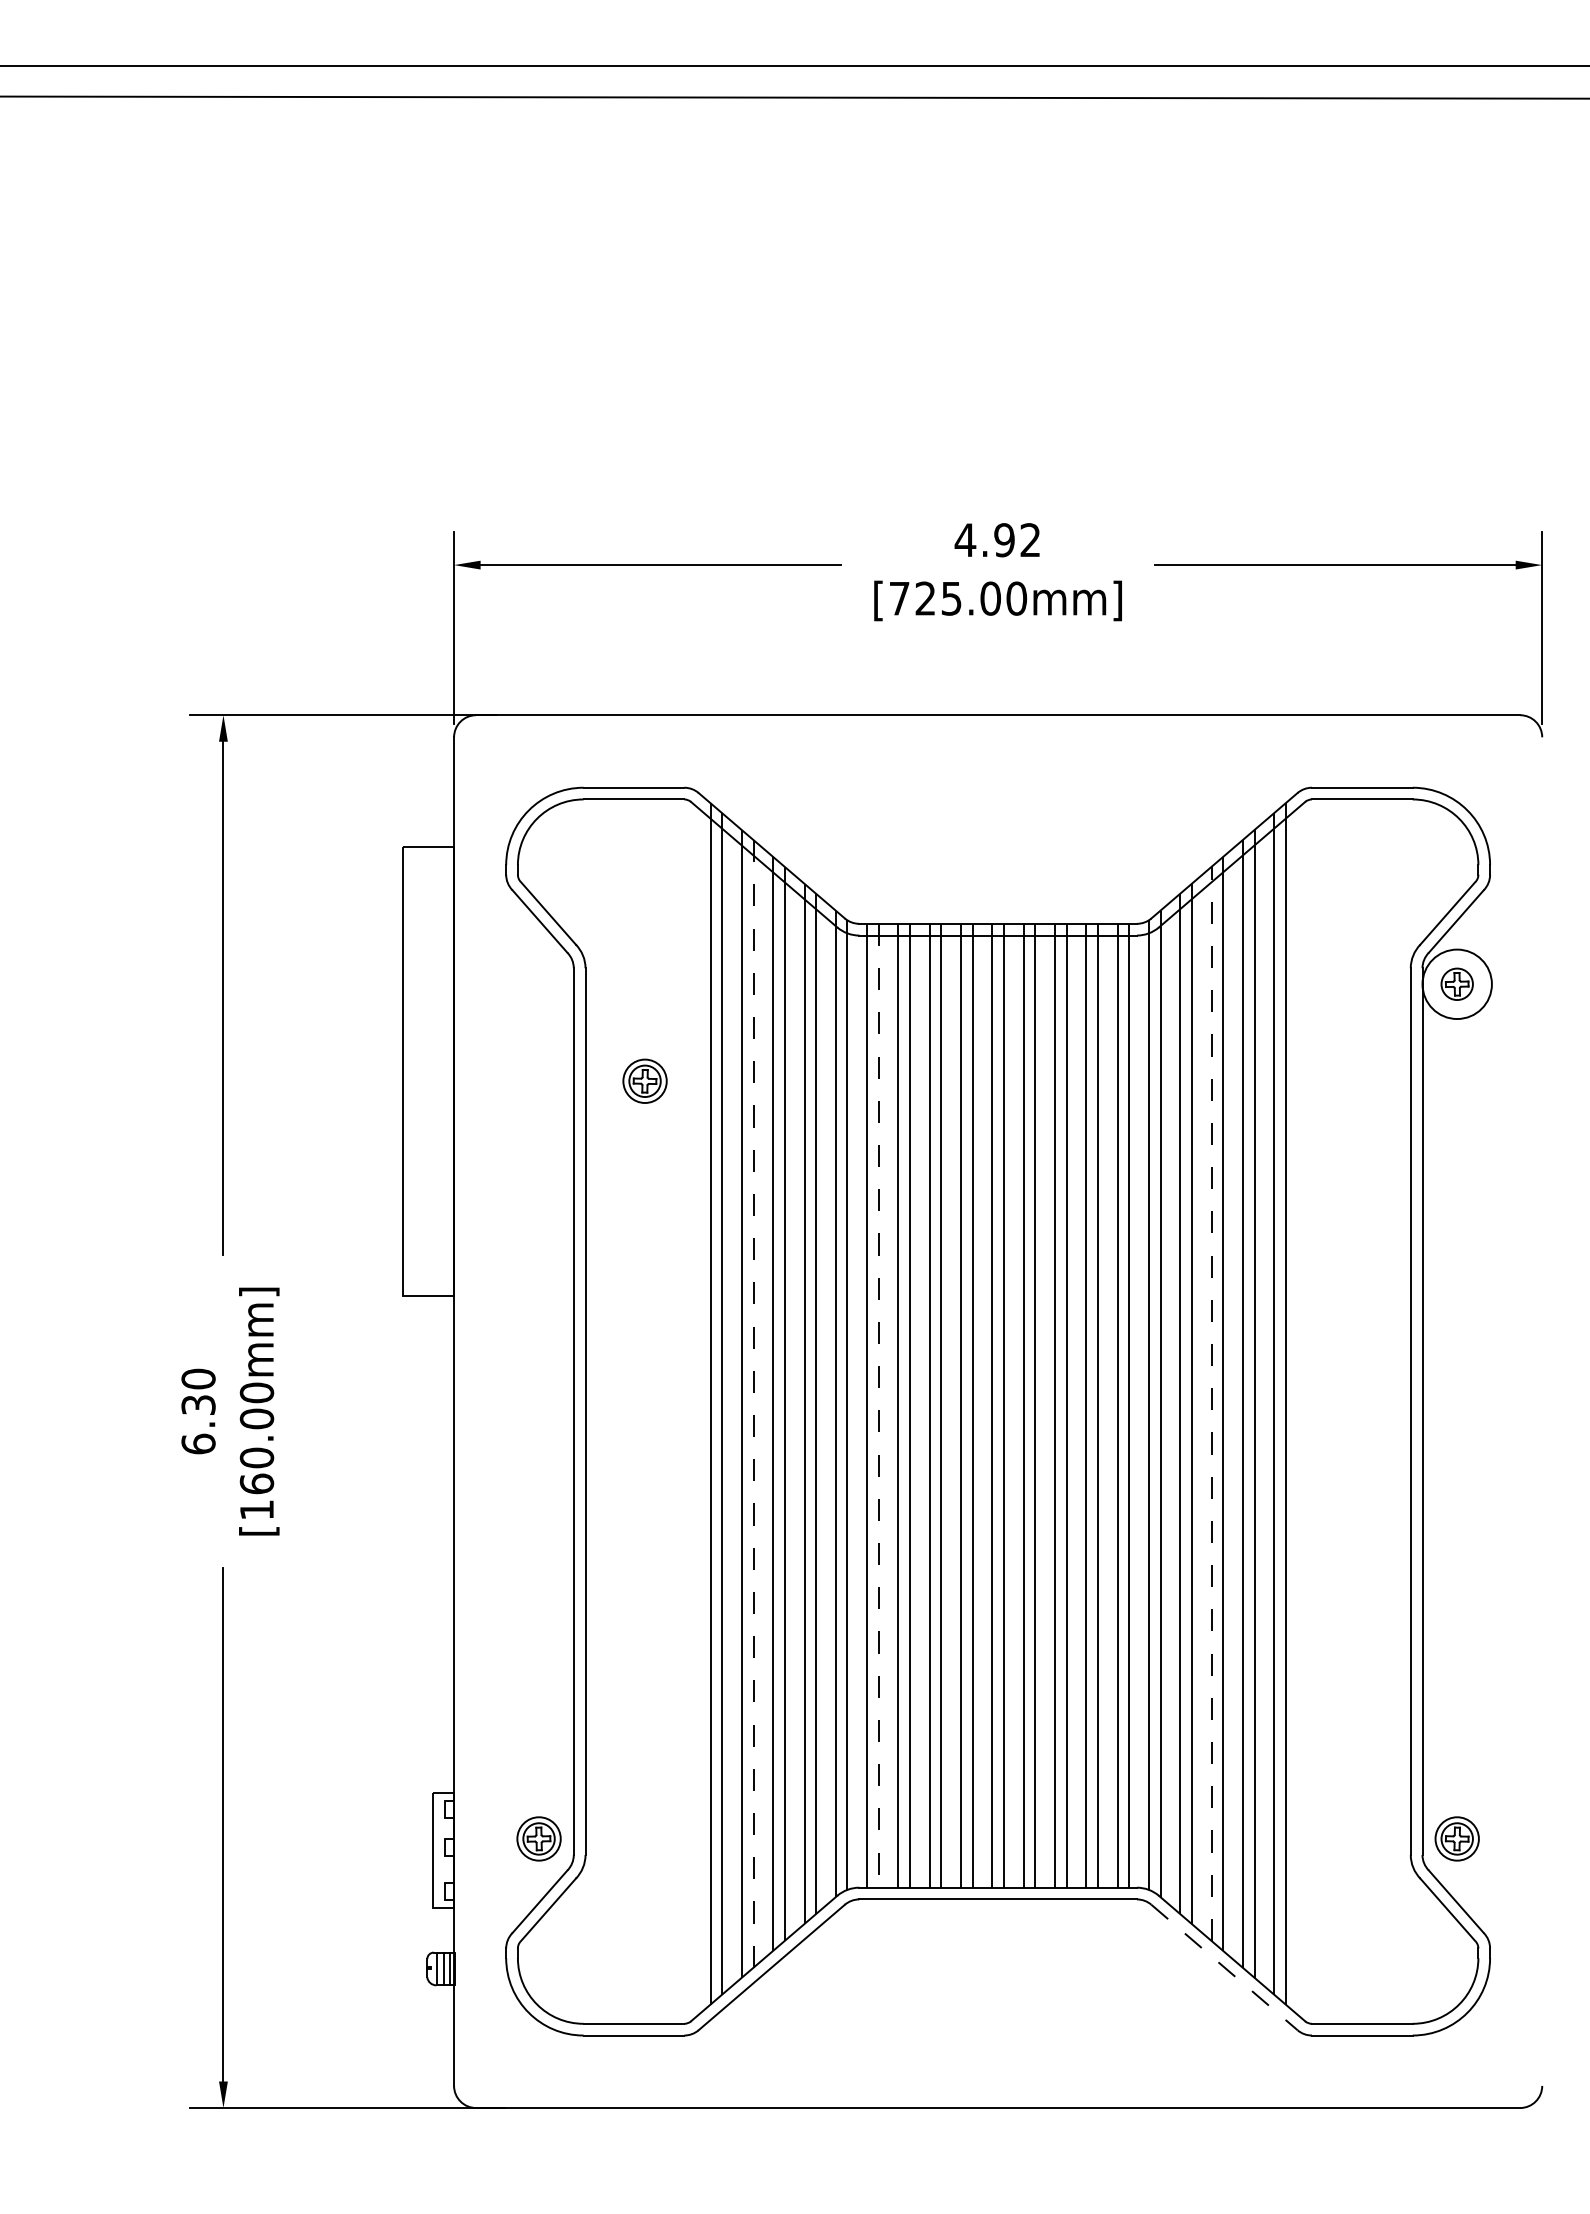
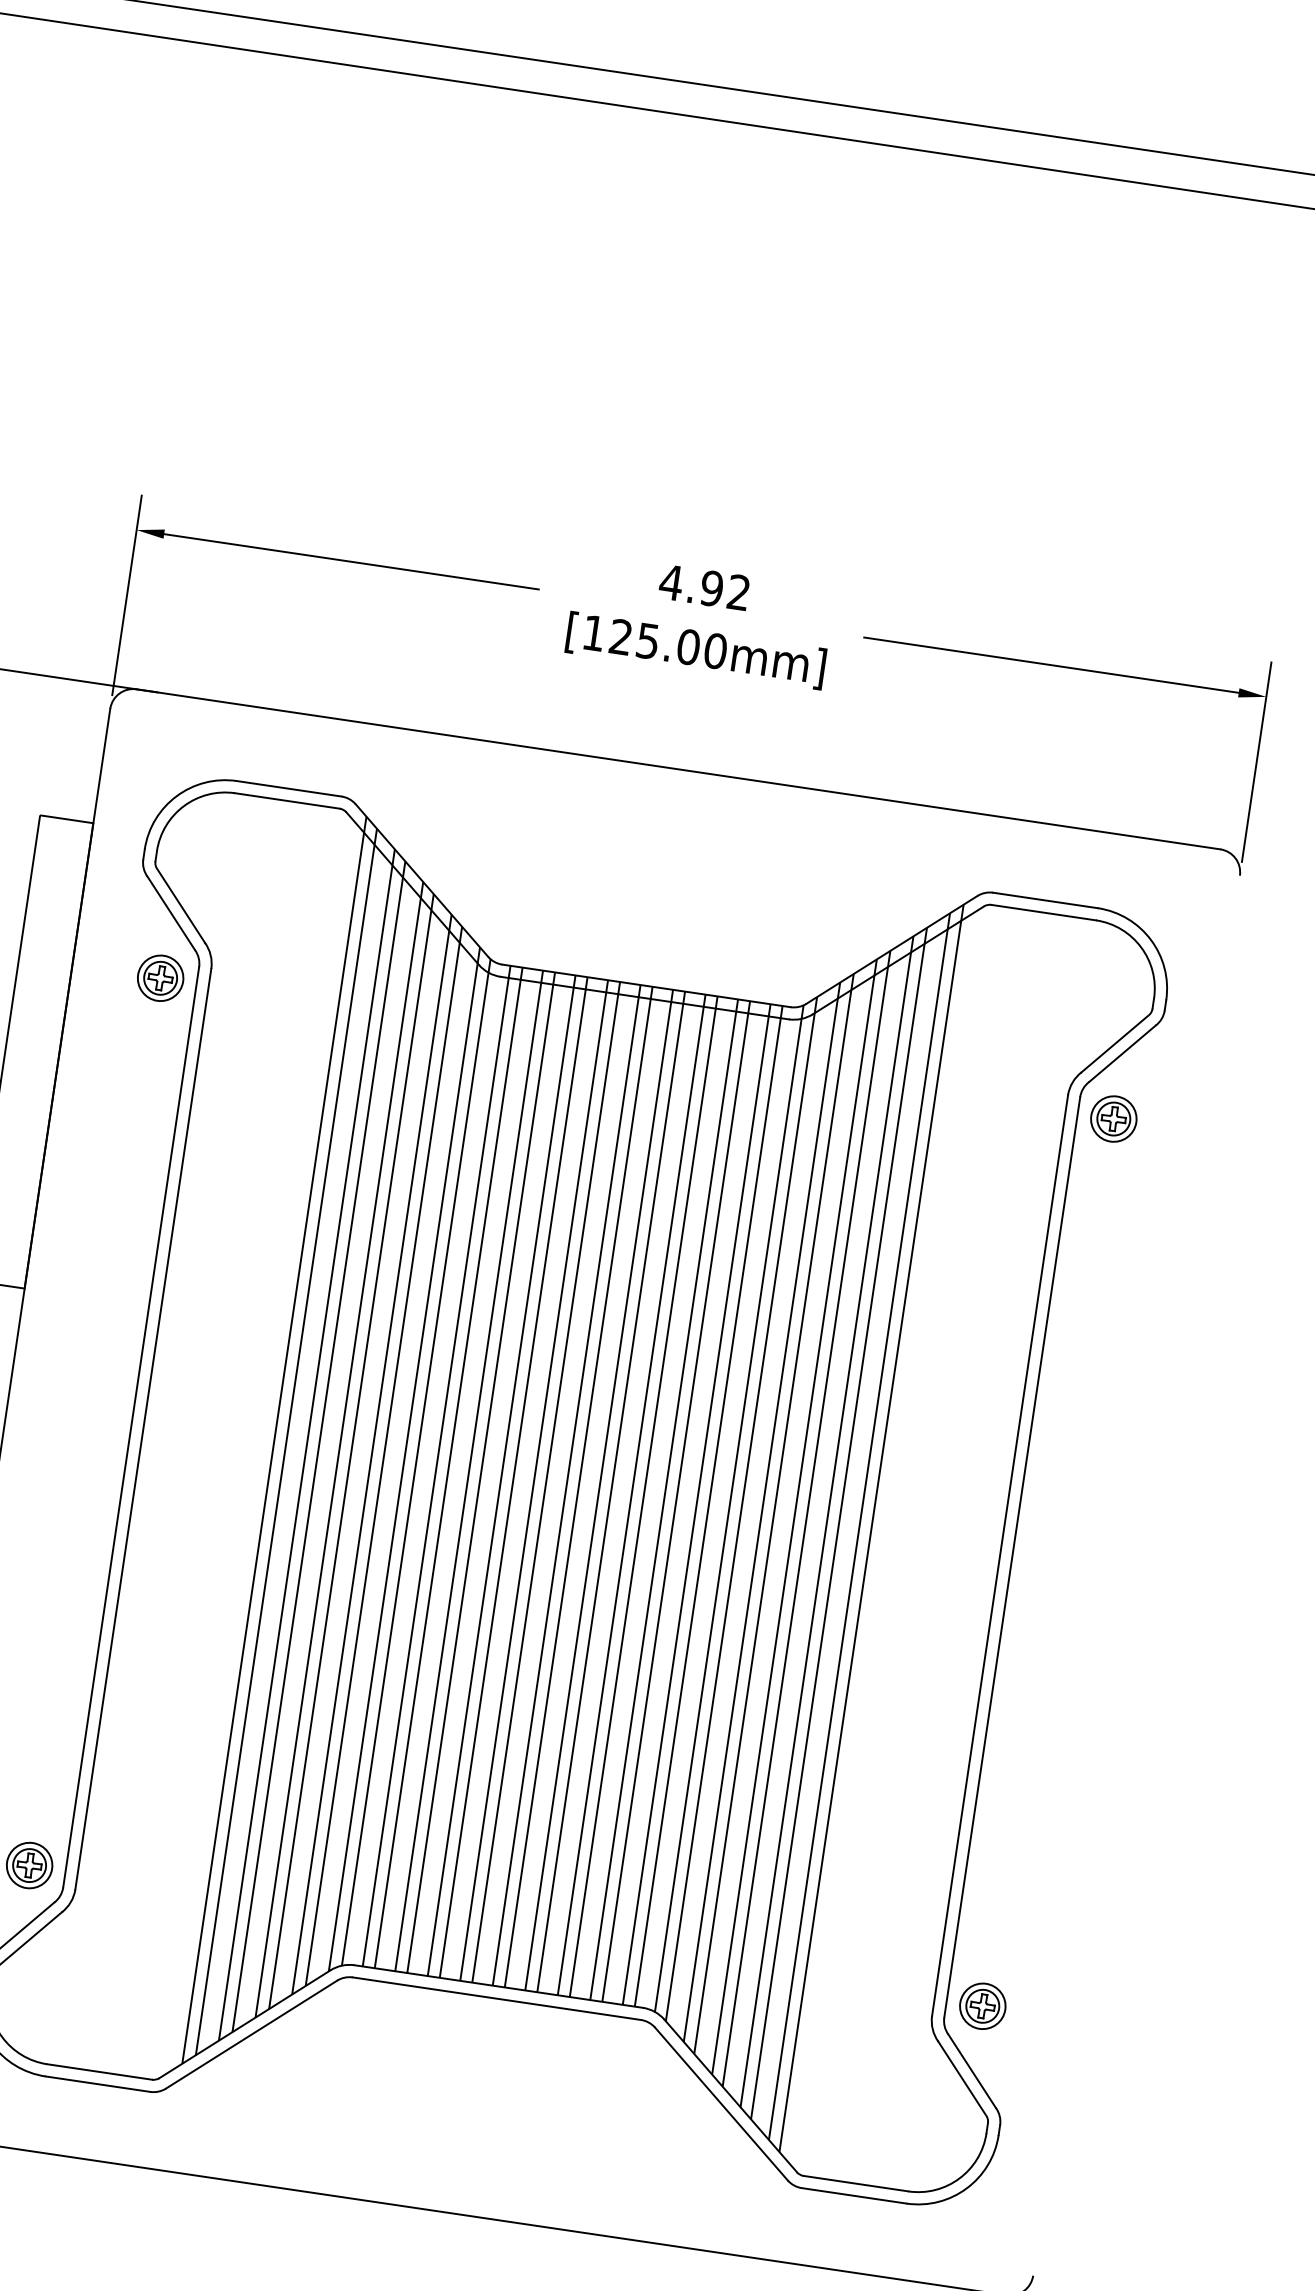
text: (899, 598) -> (593, 633), [725.00mm] -> [125.00mm]
circle: (1456, 984) -> (1113, 1119), size x0.62
part: (644, 1080) -> (160, 977), moved
line: (753, 1403) -> (318, 1446), dashed -> solid
line: (1211, 1403) -> (794, 1516), dashed -> solid
line: (878, 1405) -> (448, 1467), dashed -> solid
line: (1224, 1967) -> (721, 2104), dashed -> solid

